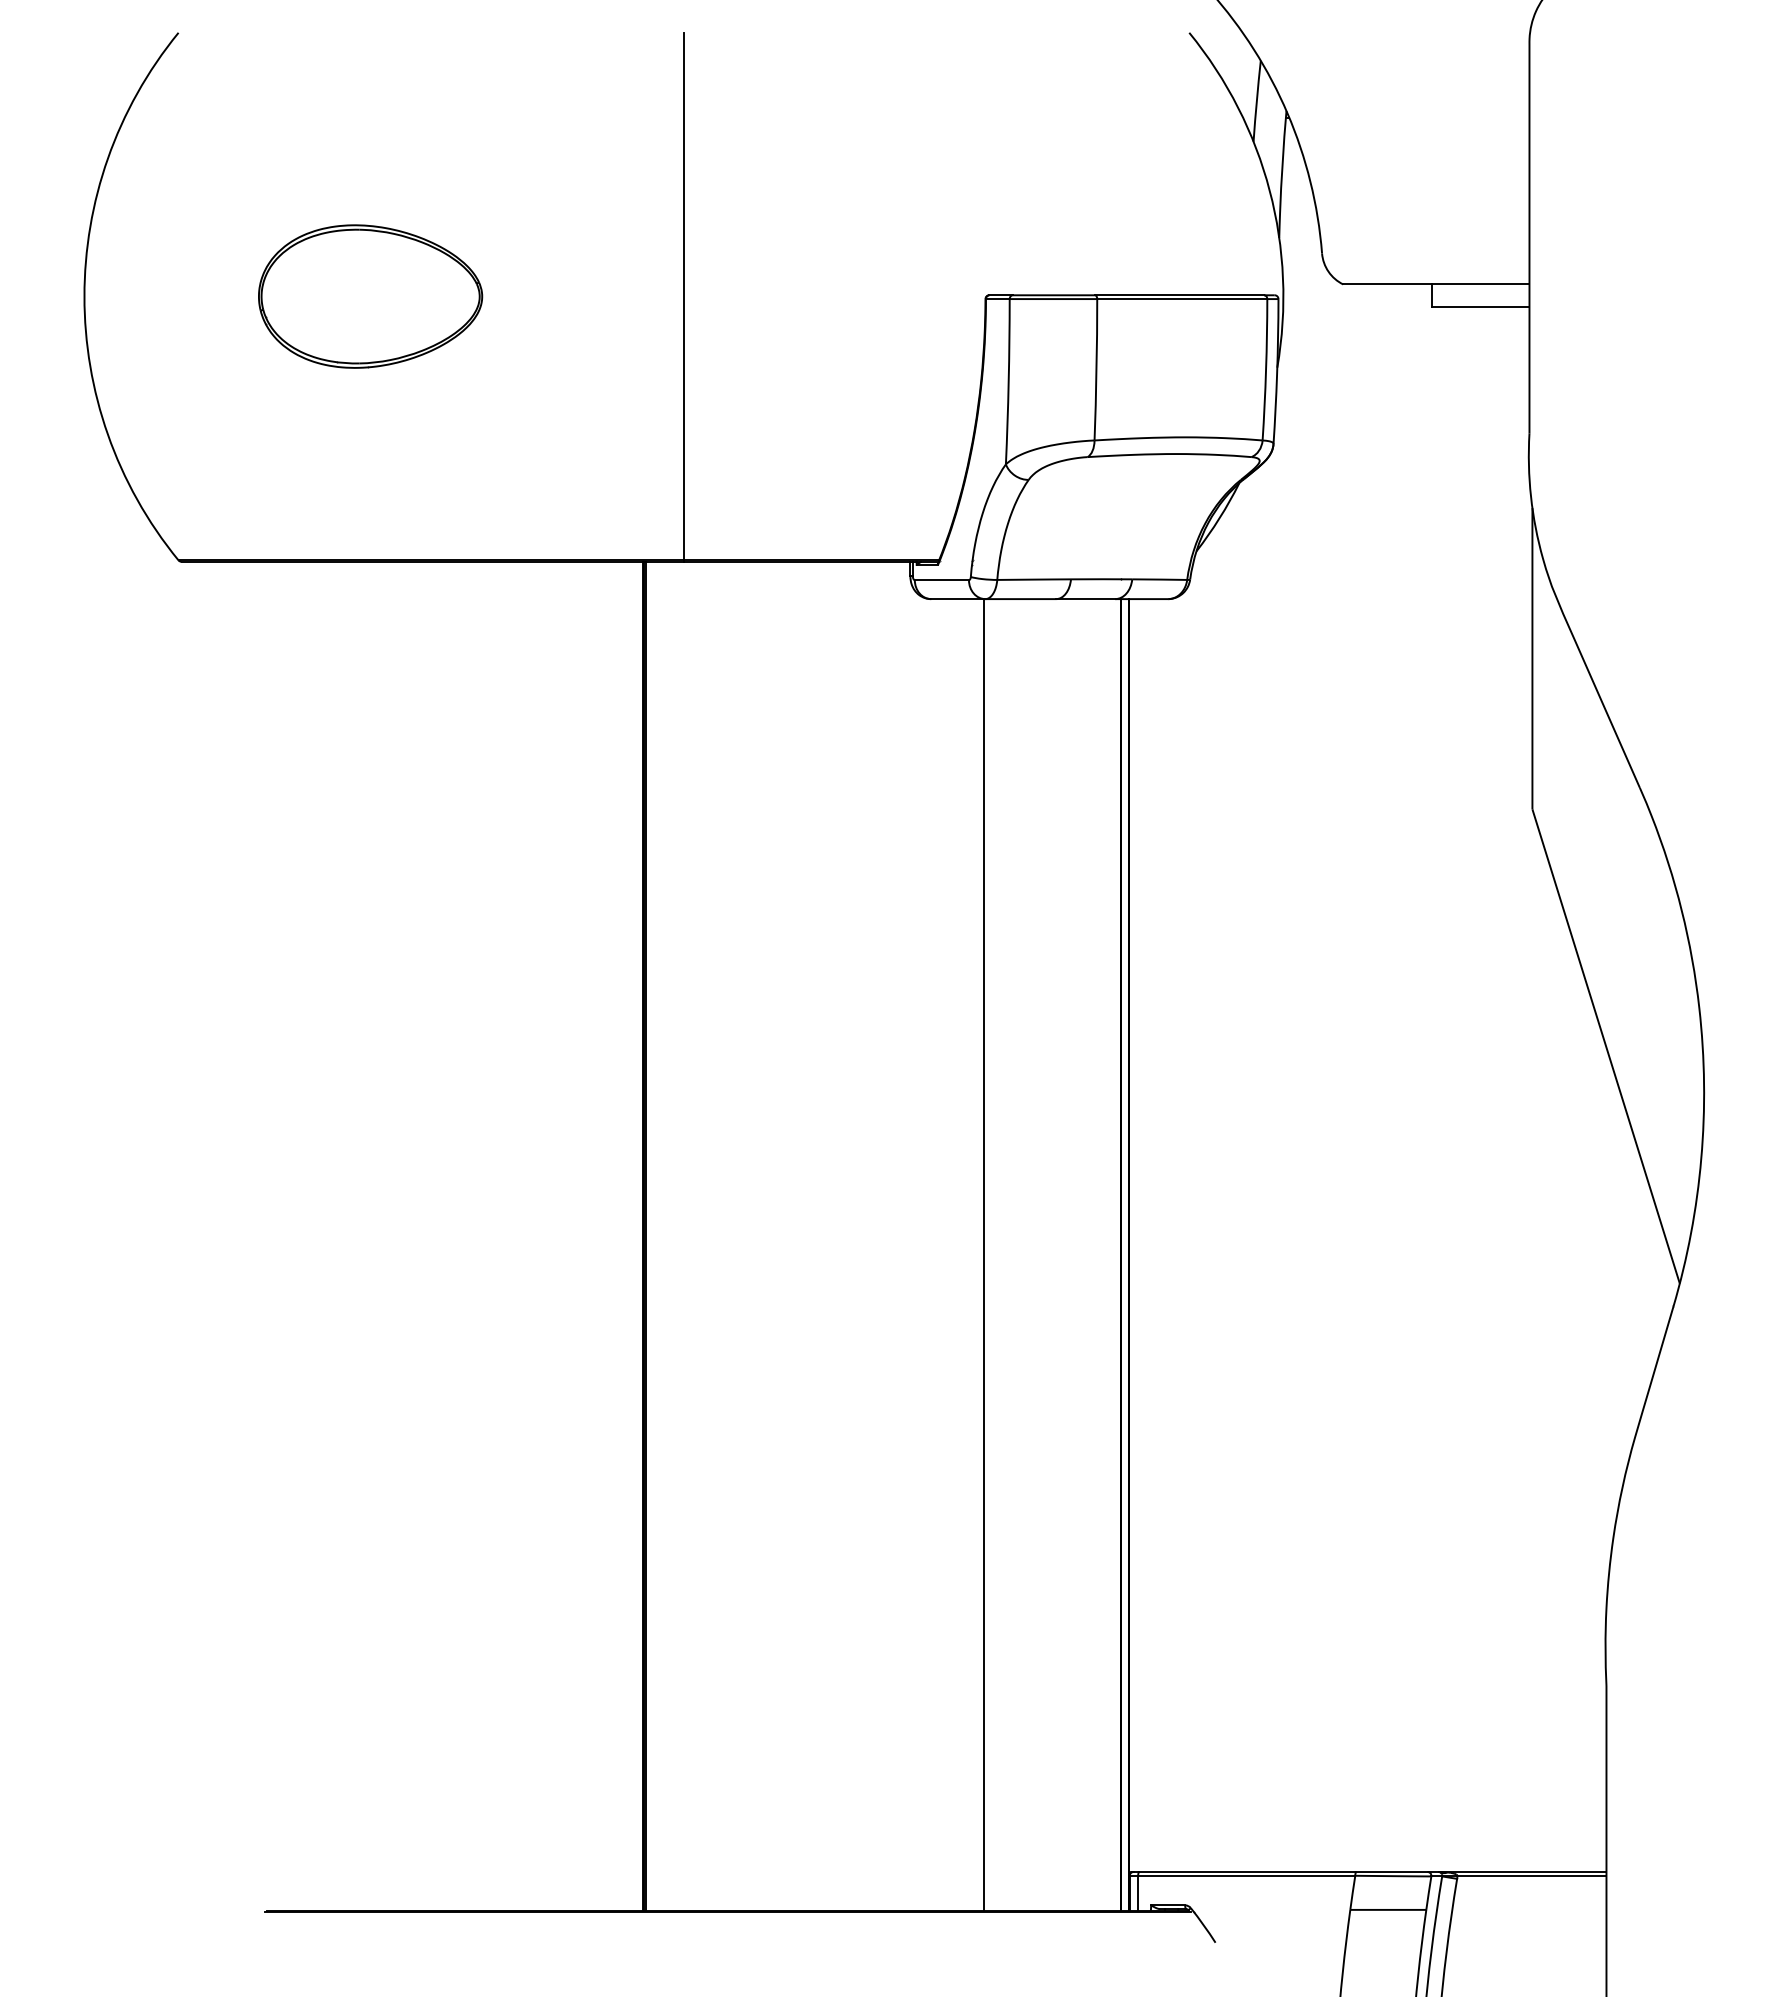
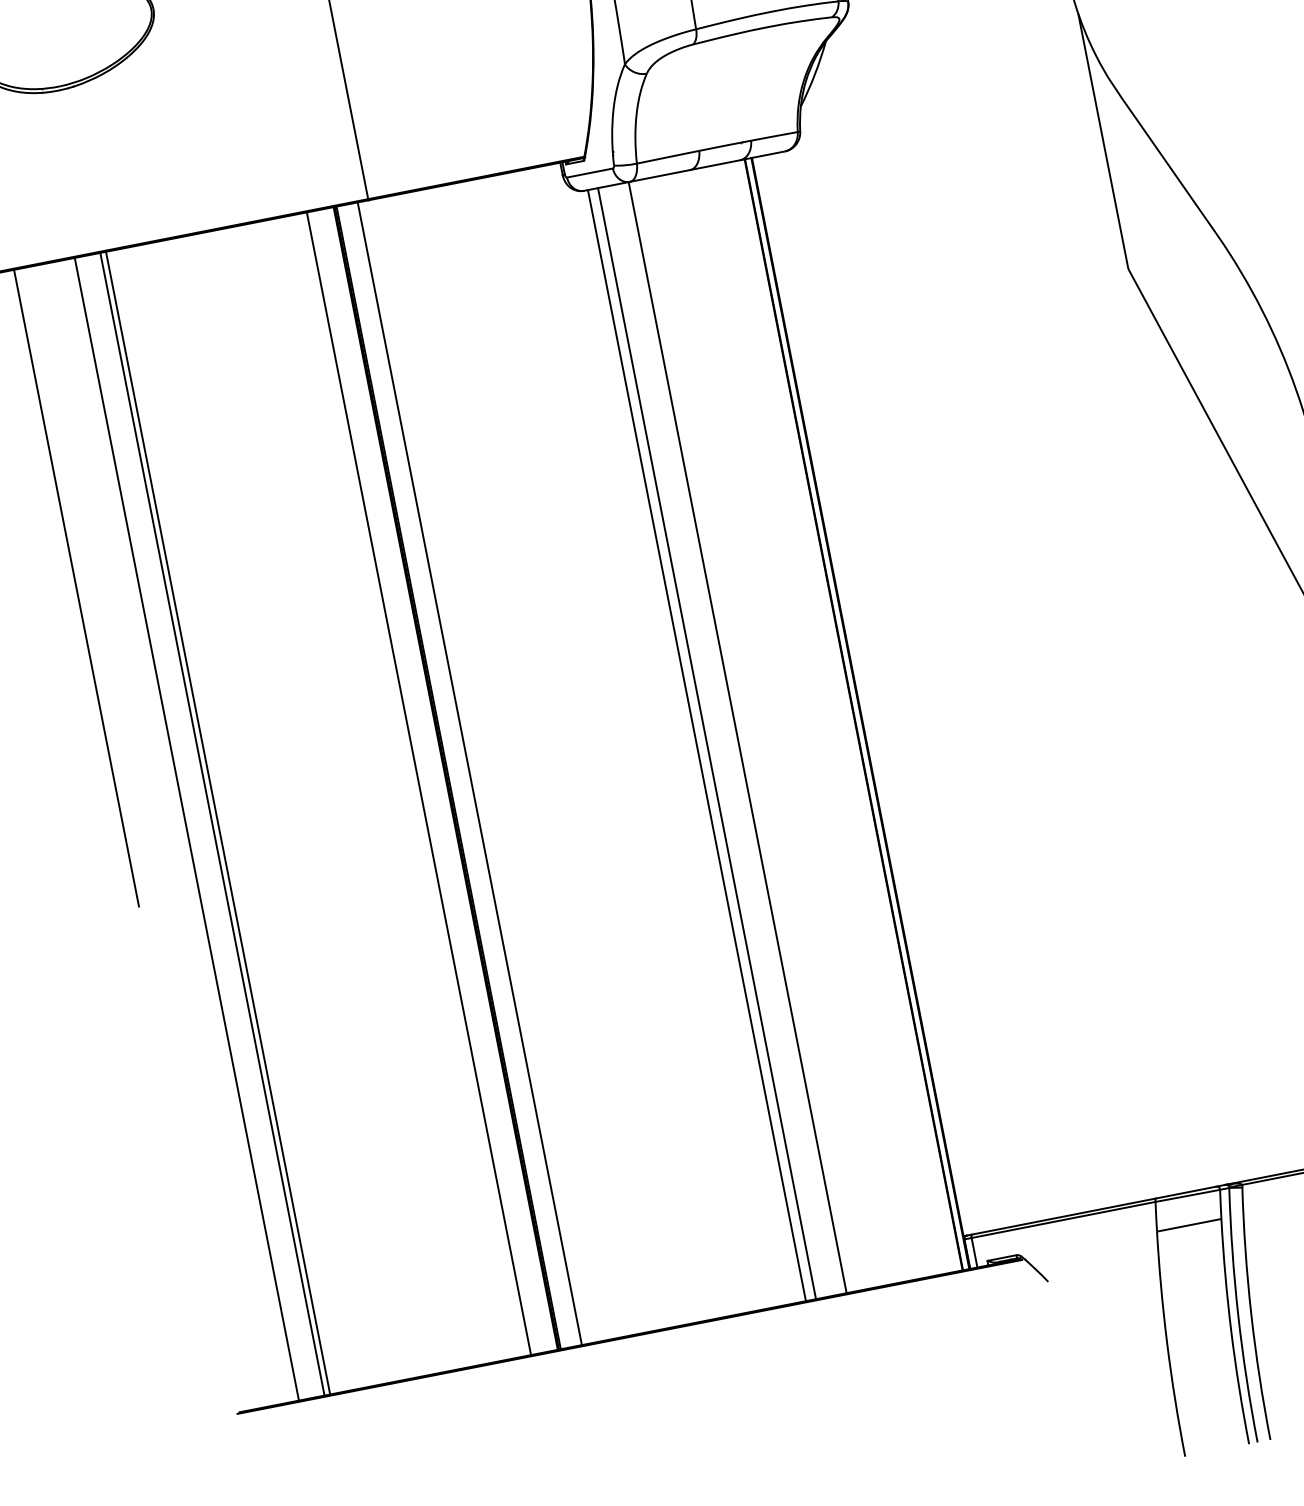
line: (265, 937) -> (76, 588), added
line: (337, 1235) -> (186, 828), added
line: (367, 1235) -> (212, 823), added
line: (374, 1235) -> (218, 822), added
line: (611, 1235) -> (419, 783), added
line: (671, 1235) -> (469, 773), added
line: (935, 1254) -> (696, 745), added
line: (947, 1254) -> (706, 743), added

